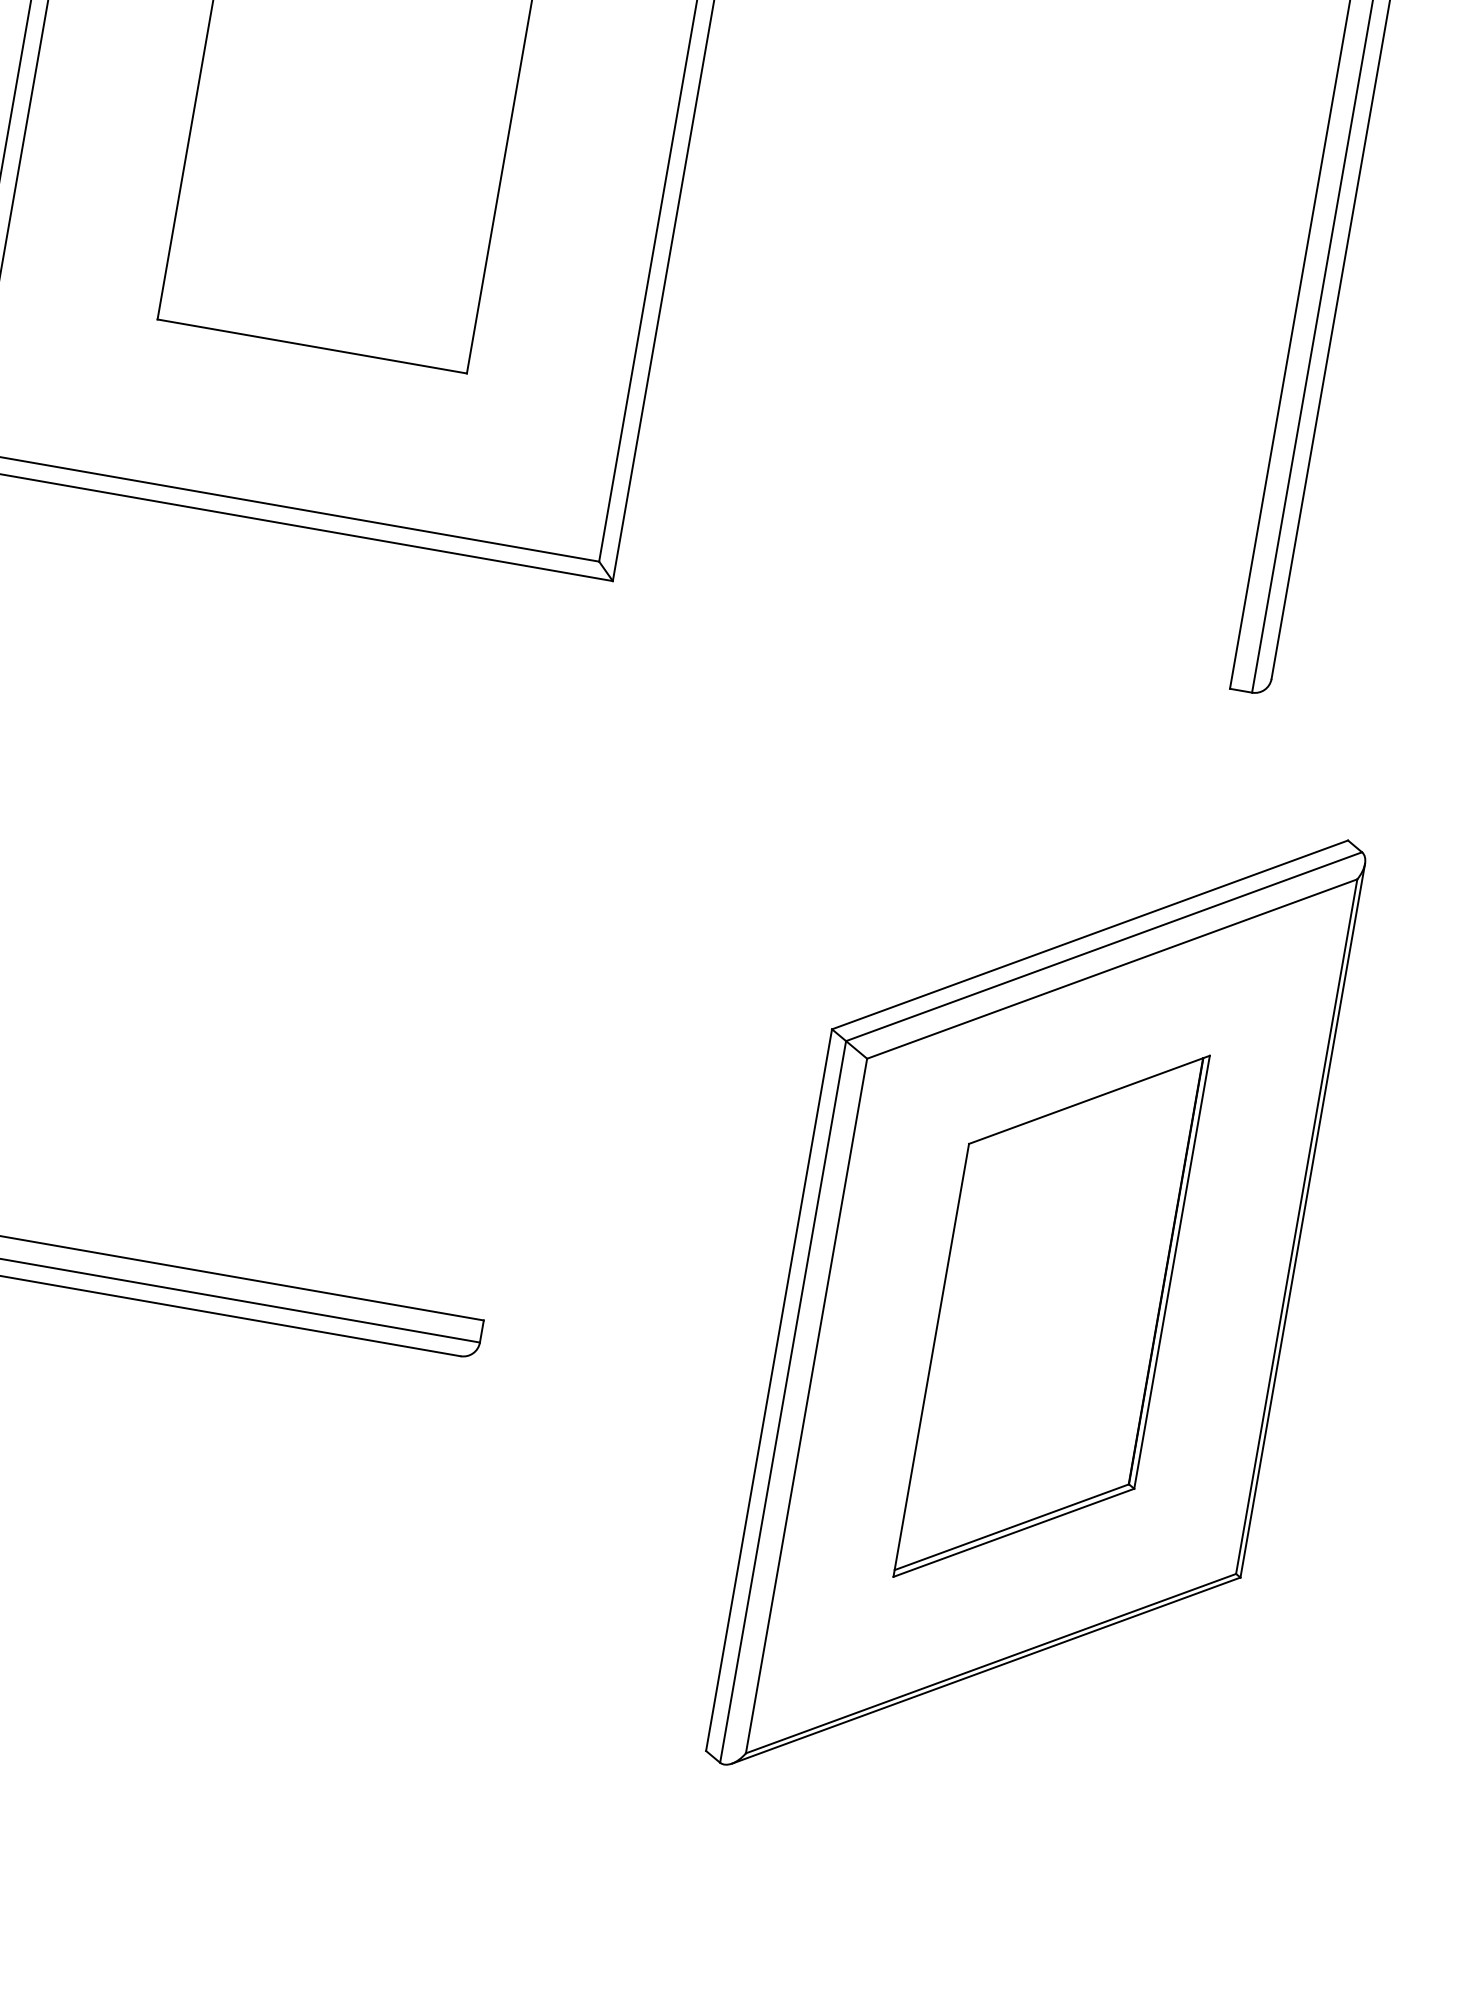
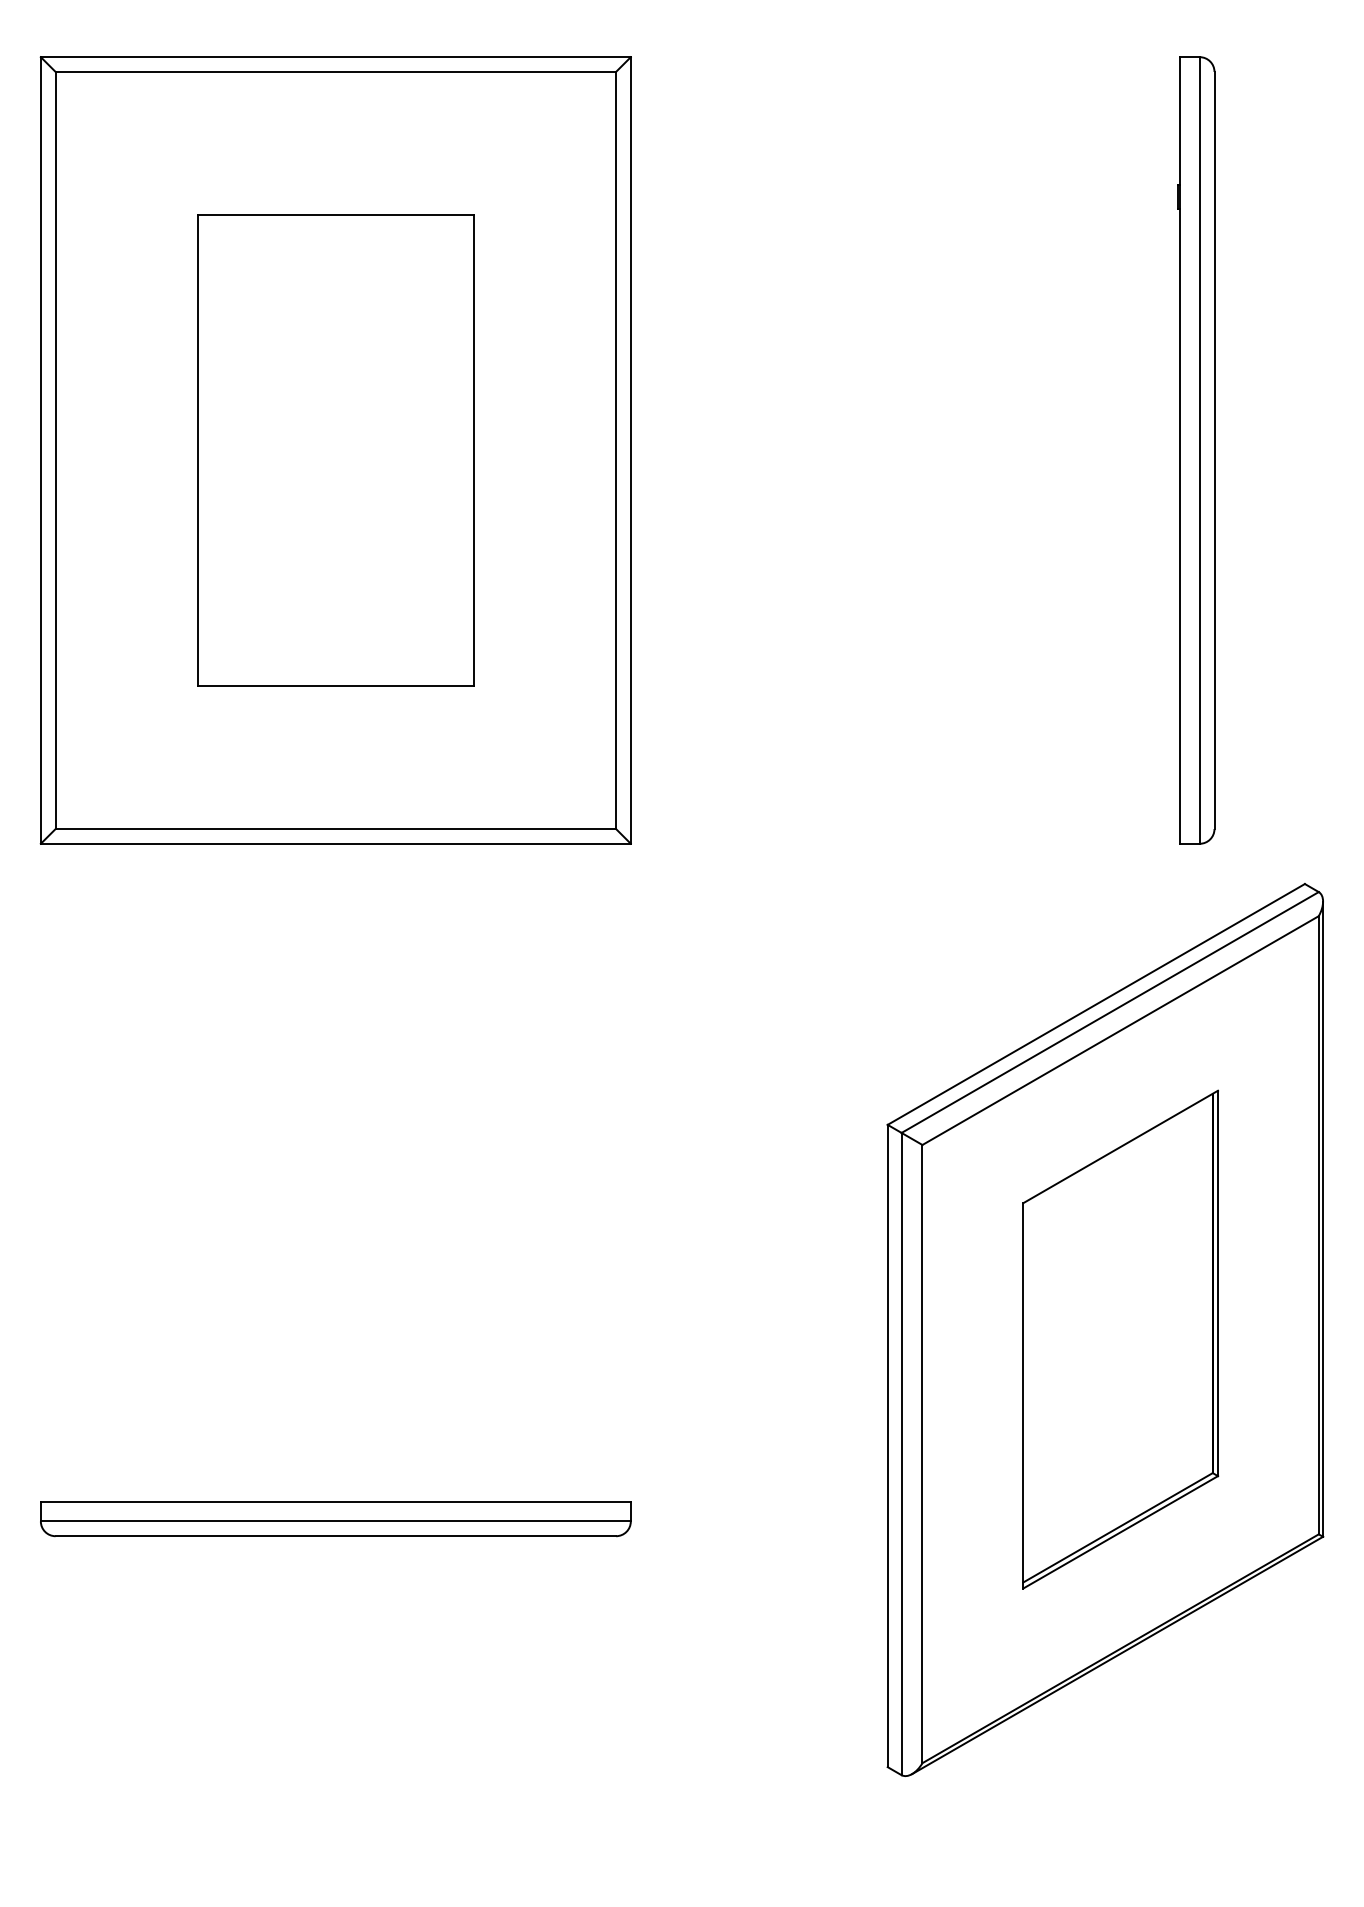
part: (1036, 1301) -> (1105, 1329), moved

